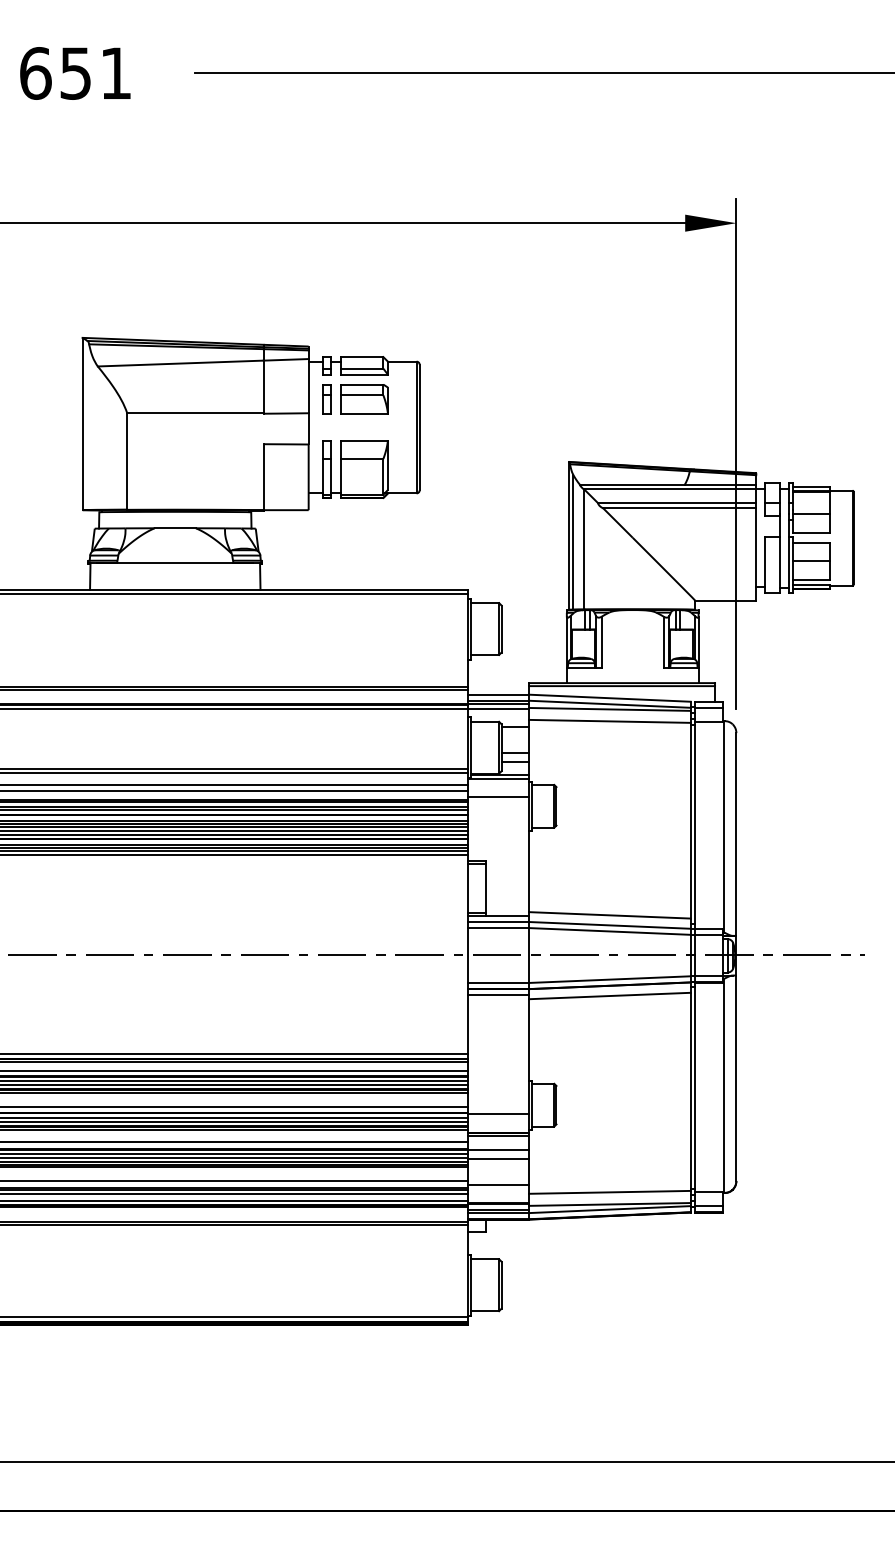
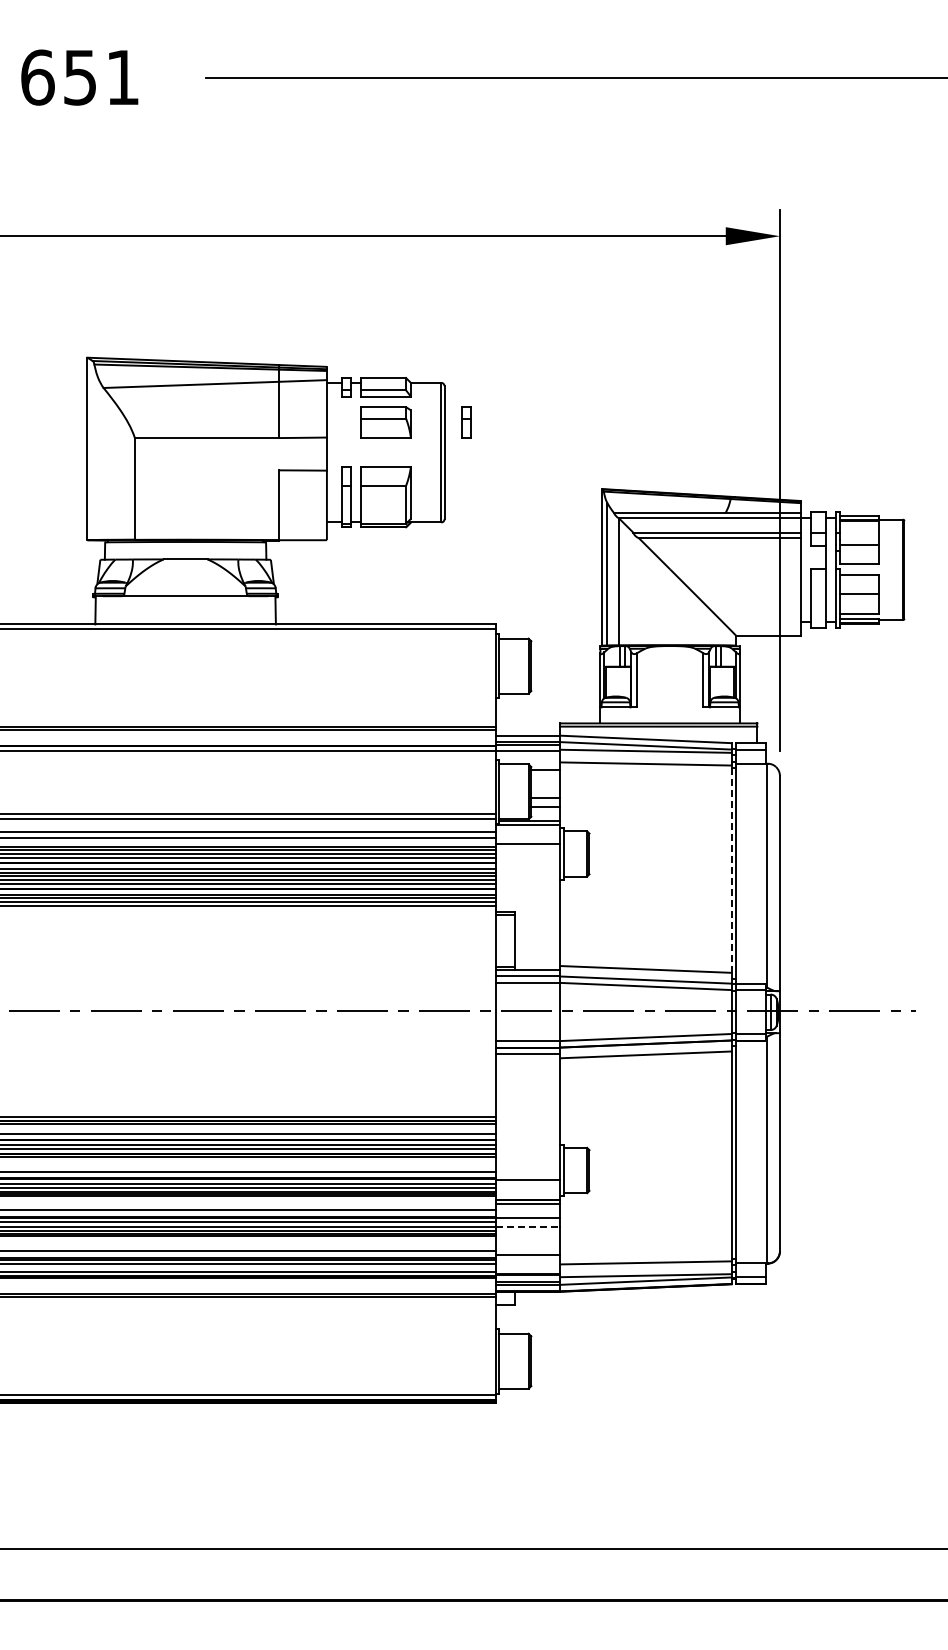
part: (327, 399) -> (466, 422), moved
line: (690, 821) -> (731, 869), solid -> dashed
line: (498, 1158) -> (528, 1227), solid -> dashed

